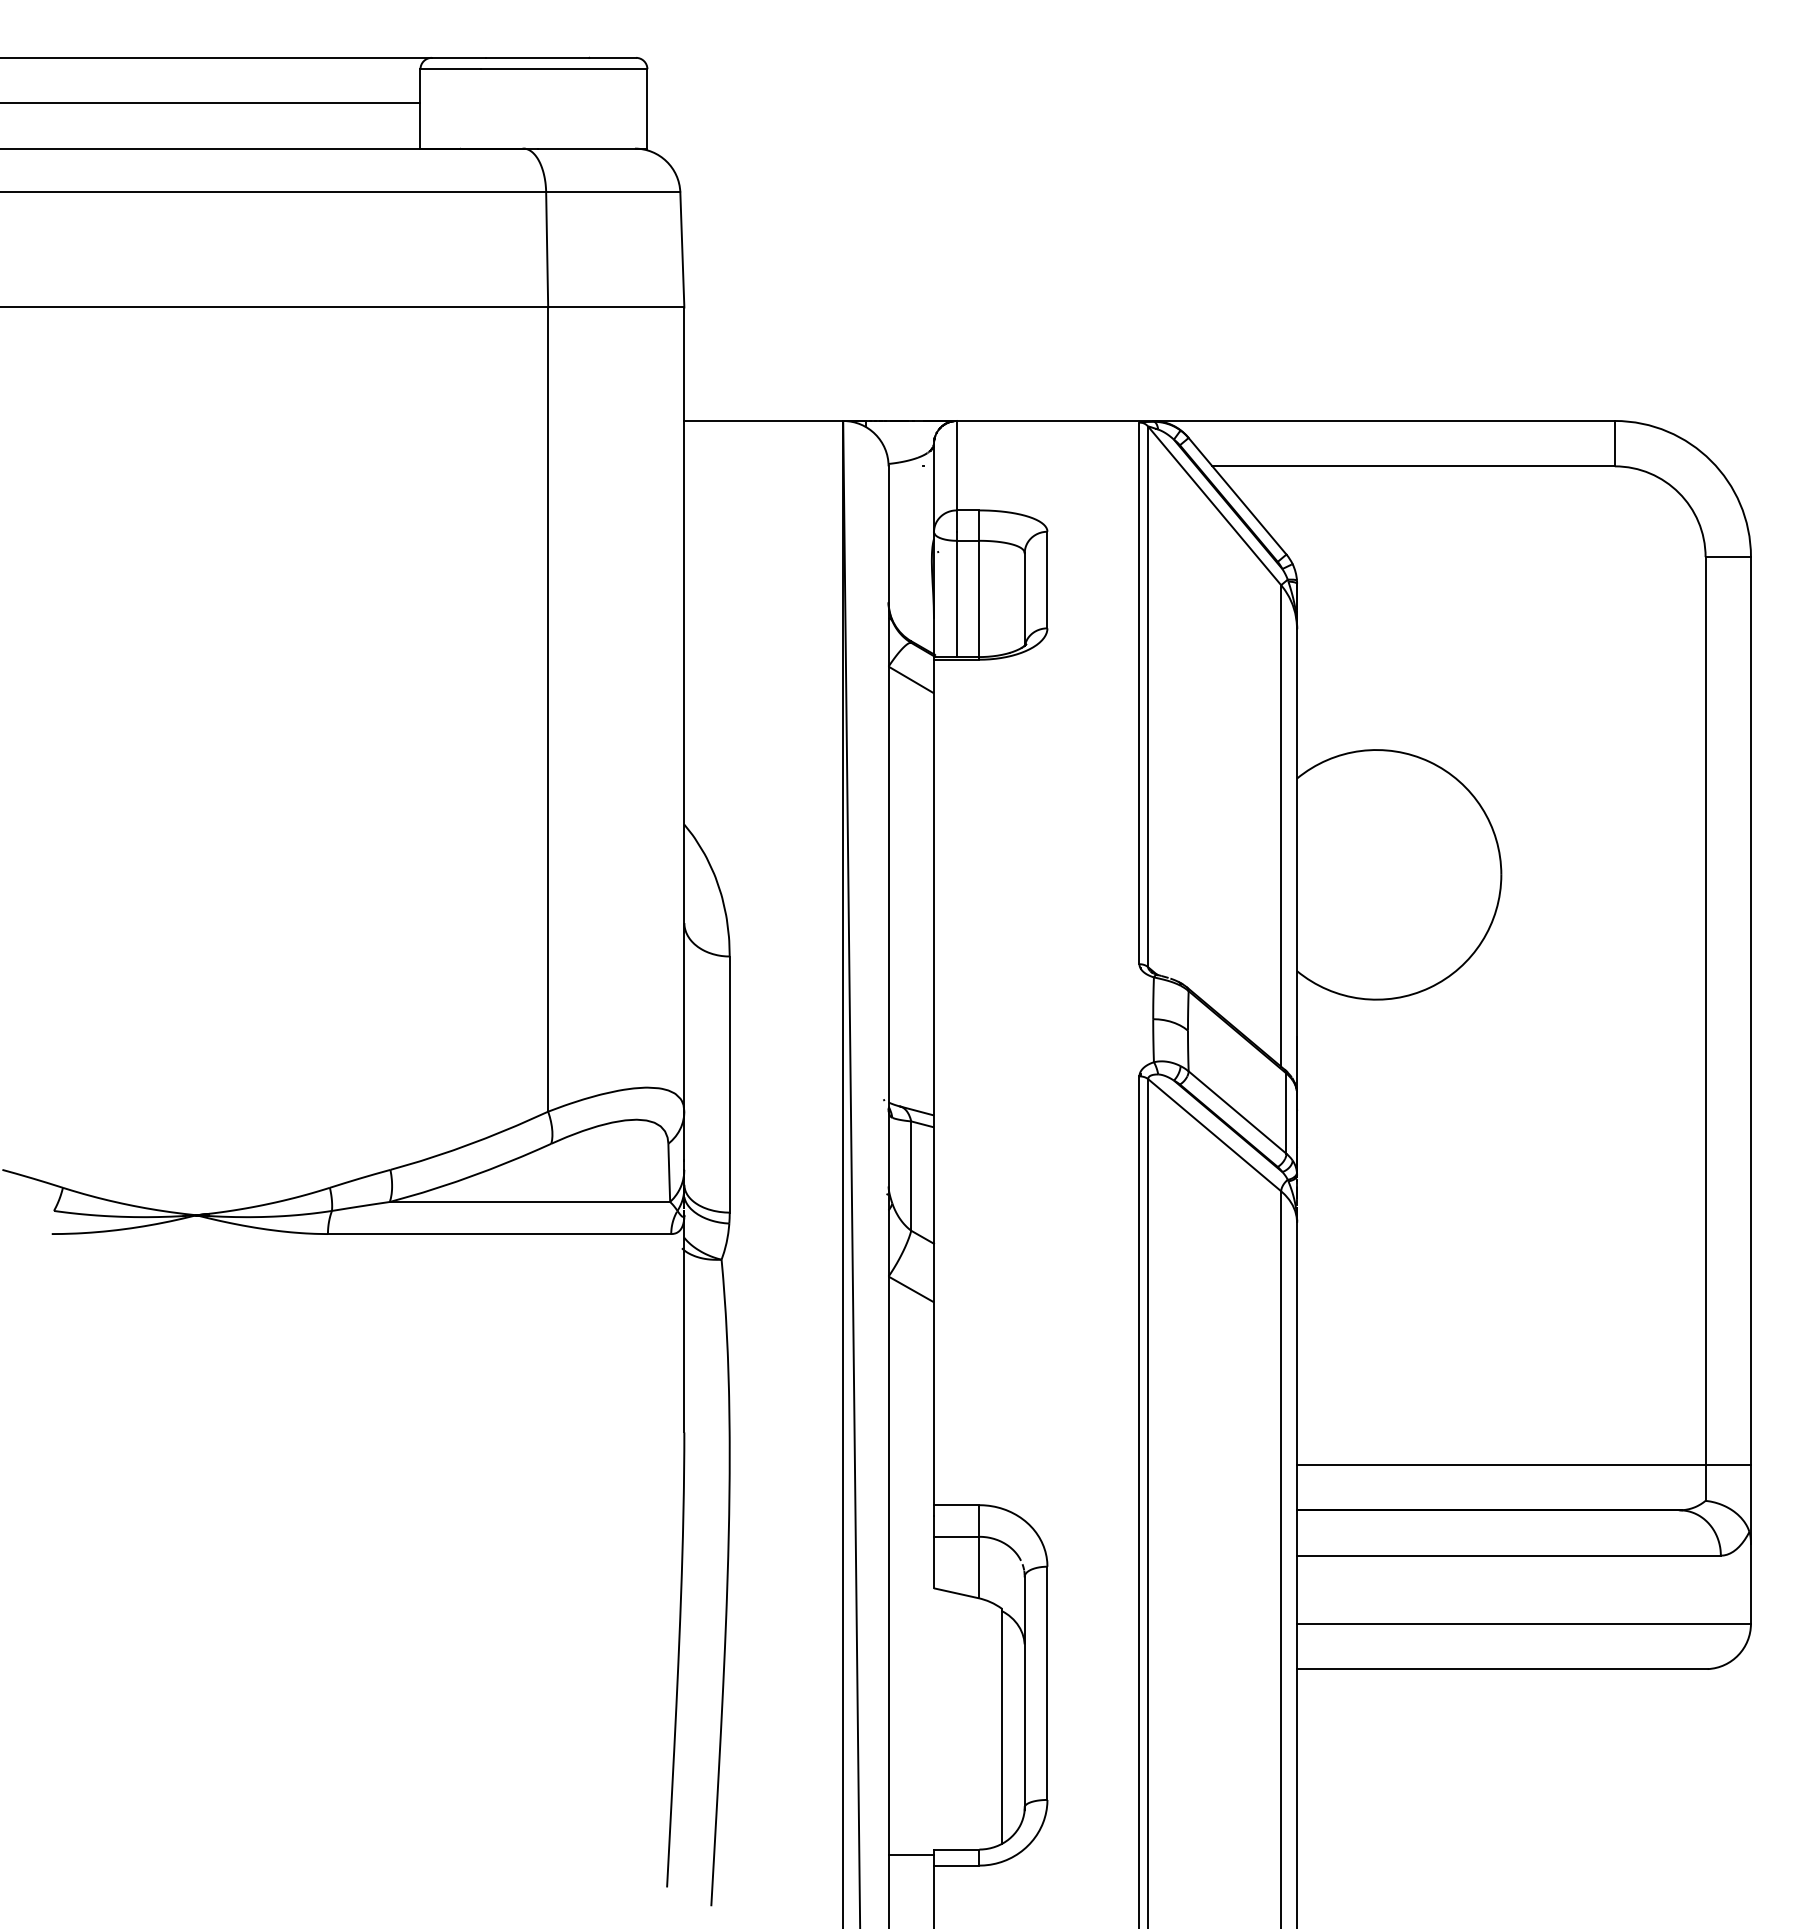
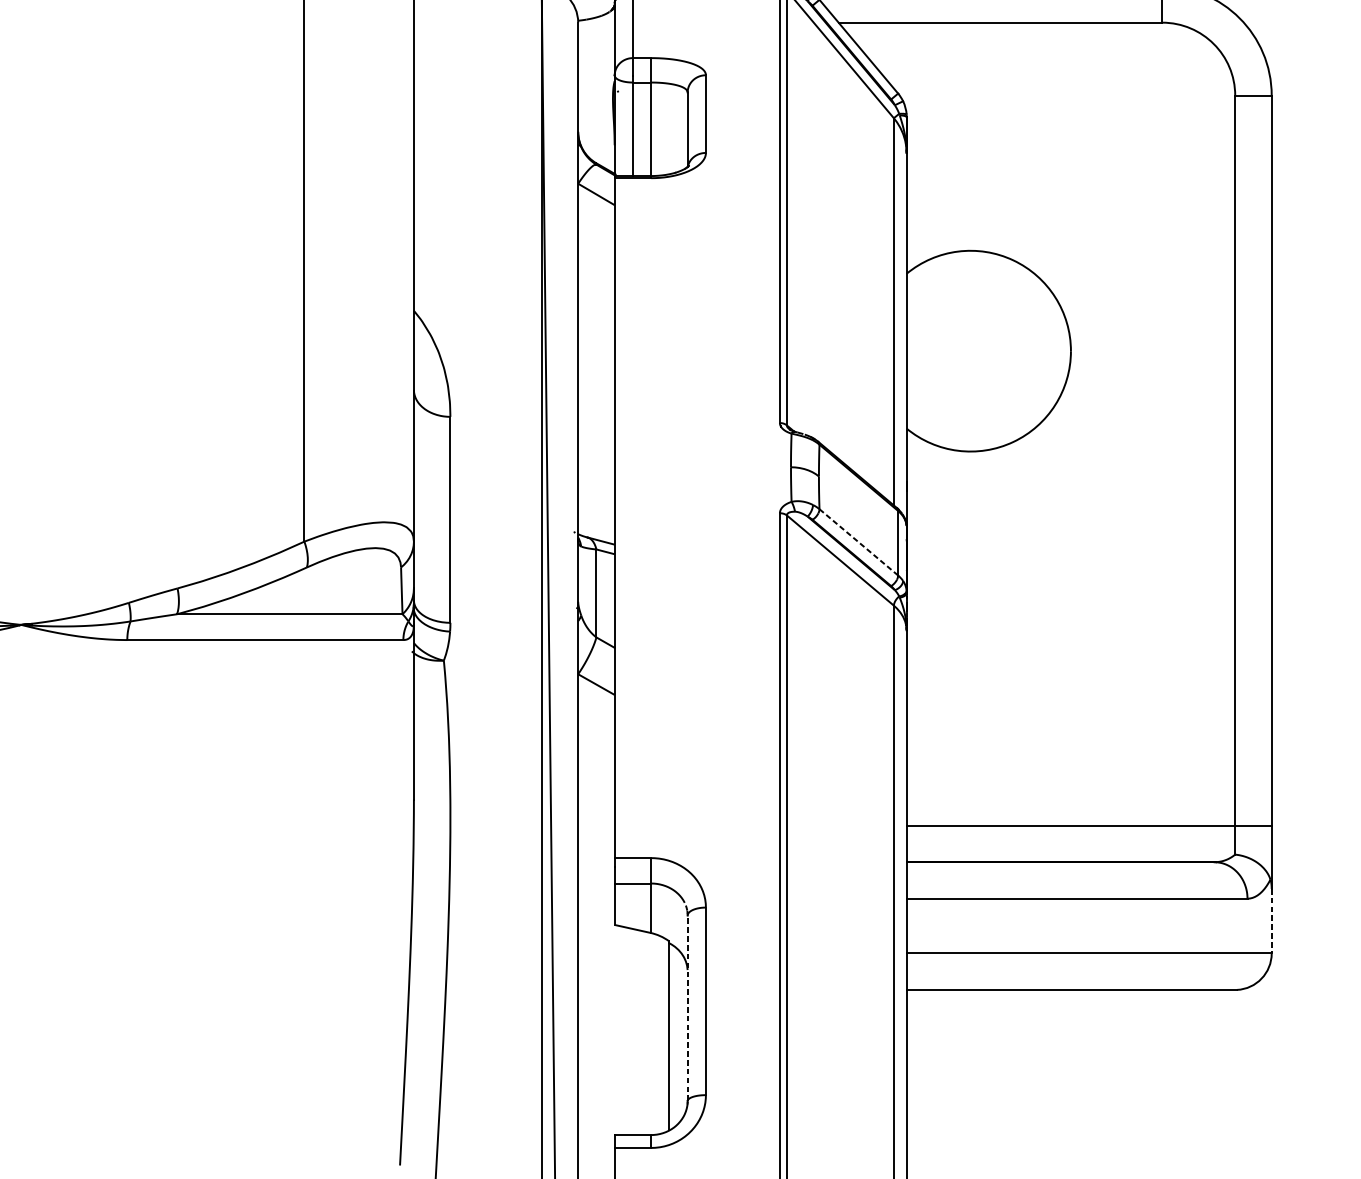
line: (1237, 1112) -> (858, 542), solid -> dashed
line: (1750, 1584) -> (1271, 921), solid -> dashed
line: (1024, 1691) -> (687, 1007), solid -> dashed
line: (910, 1854) -> (595, 1139), removed

